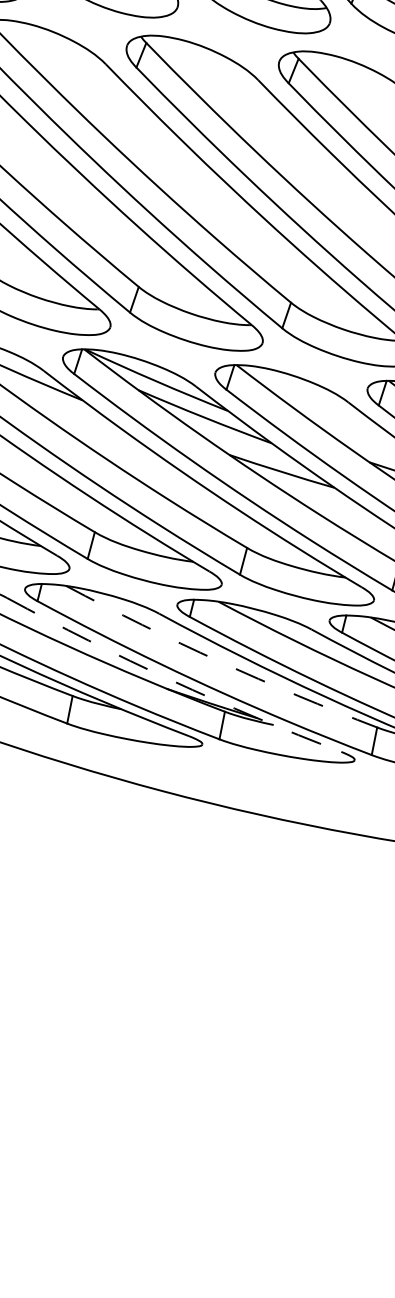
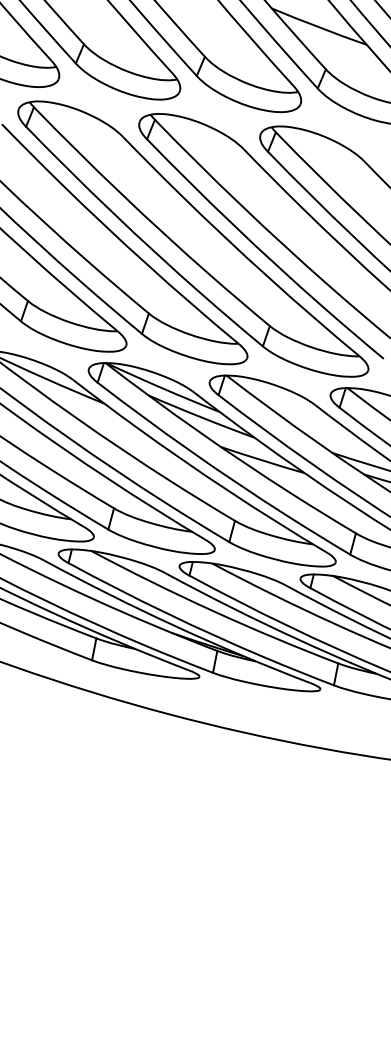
arc: (220, 662) -> (213, 611), dashed -> solid
arc: (172, 681) -> (175, 626), dashed -> solid

